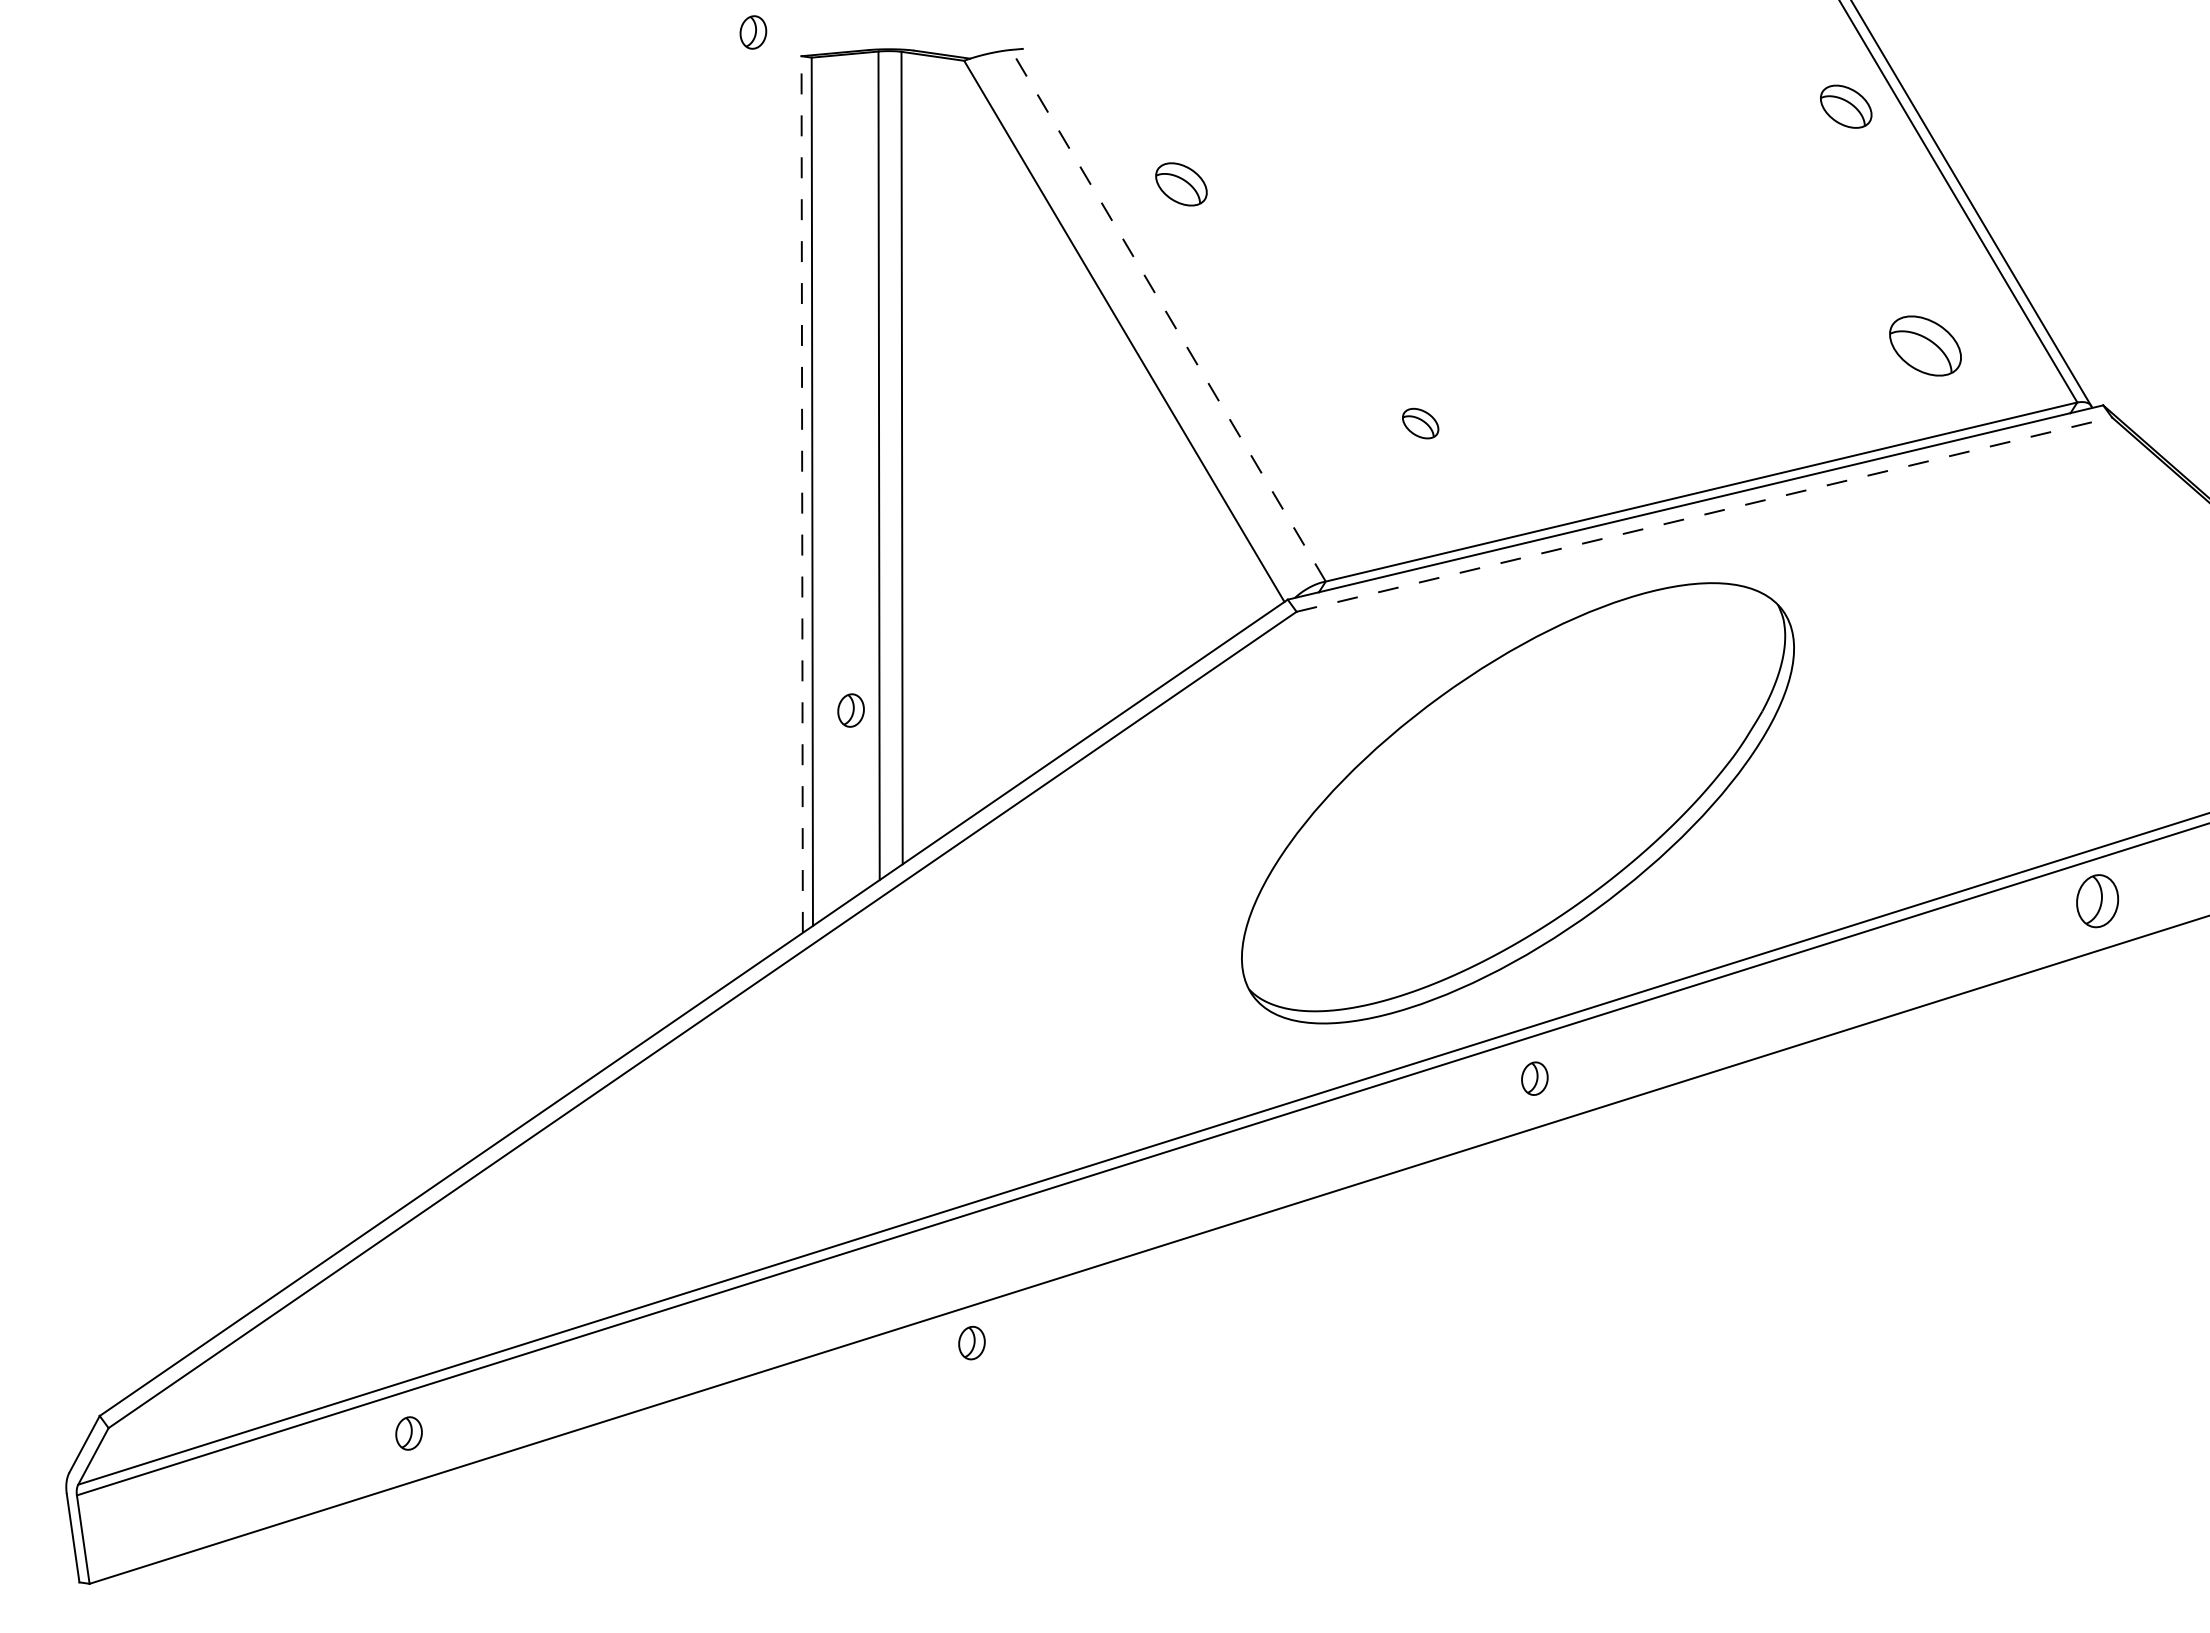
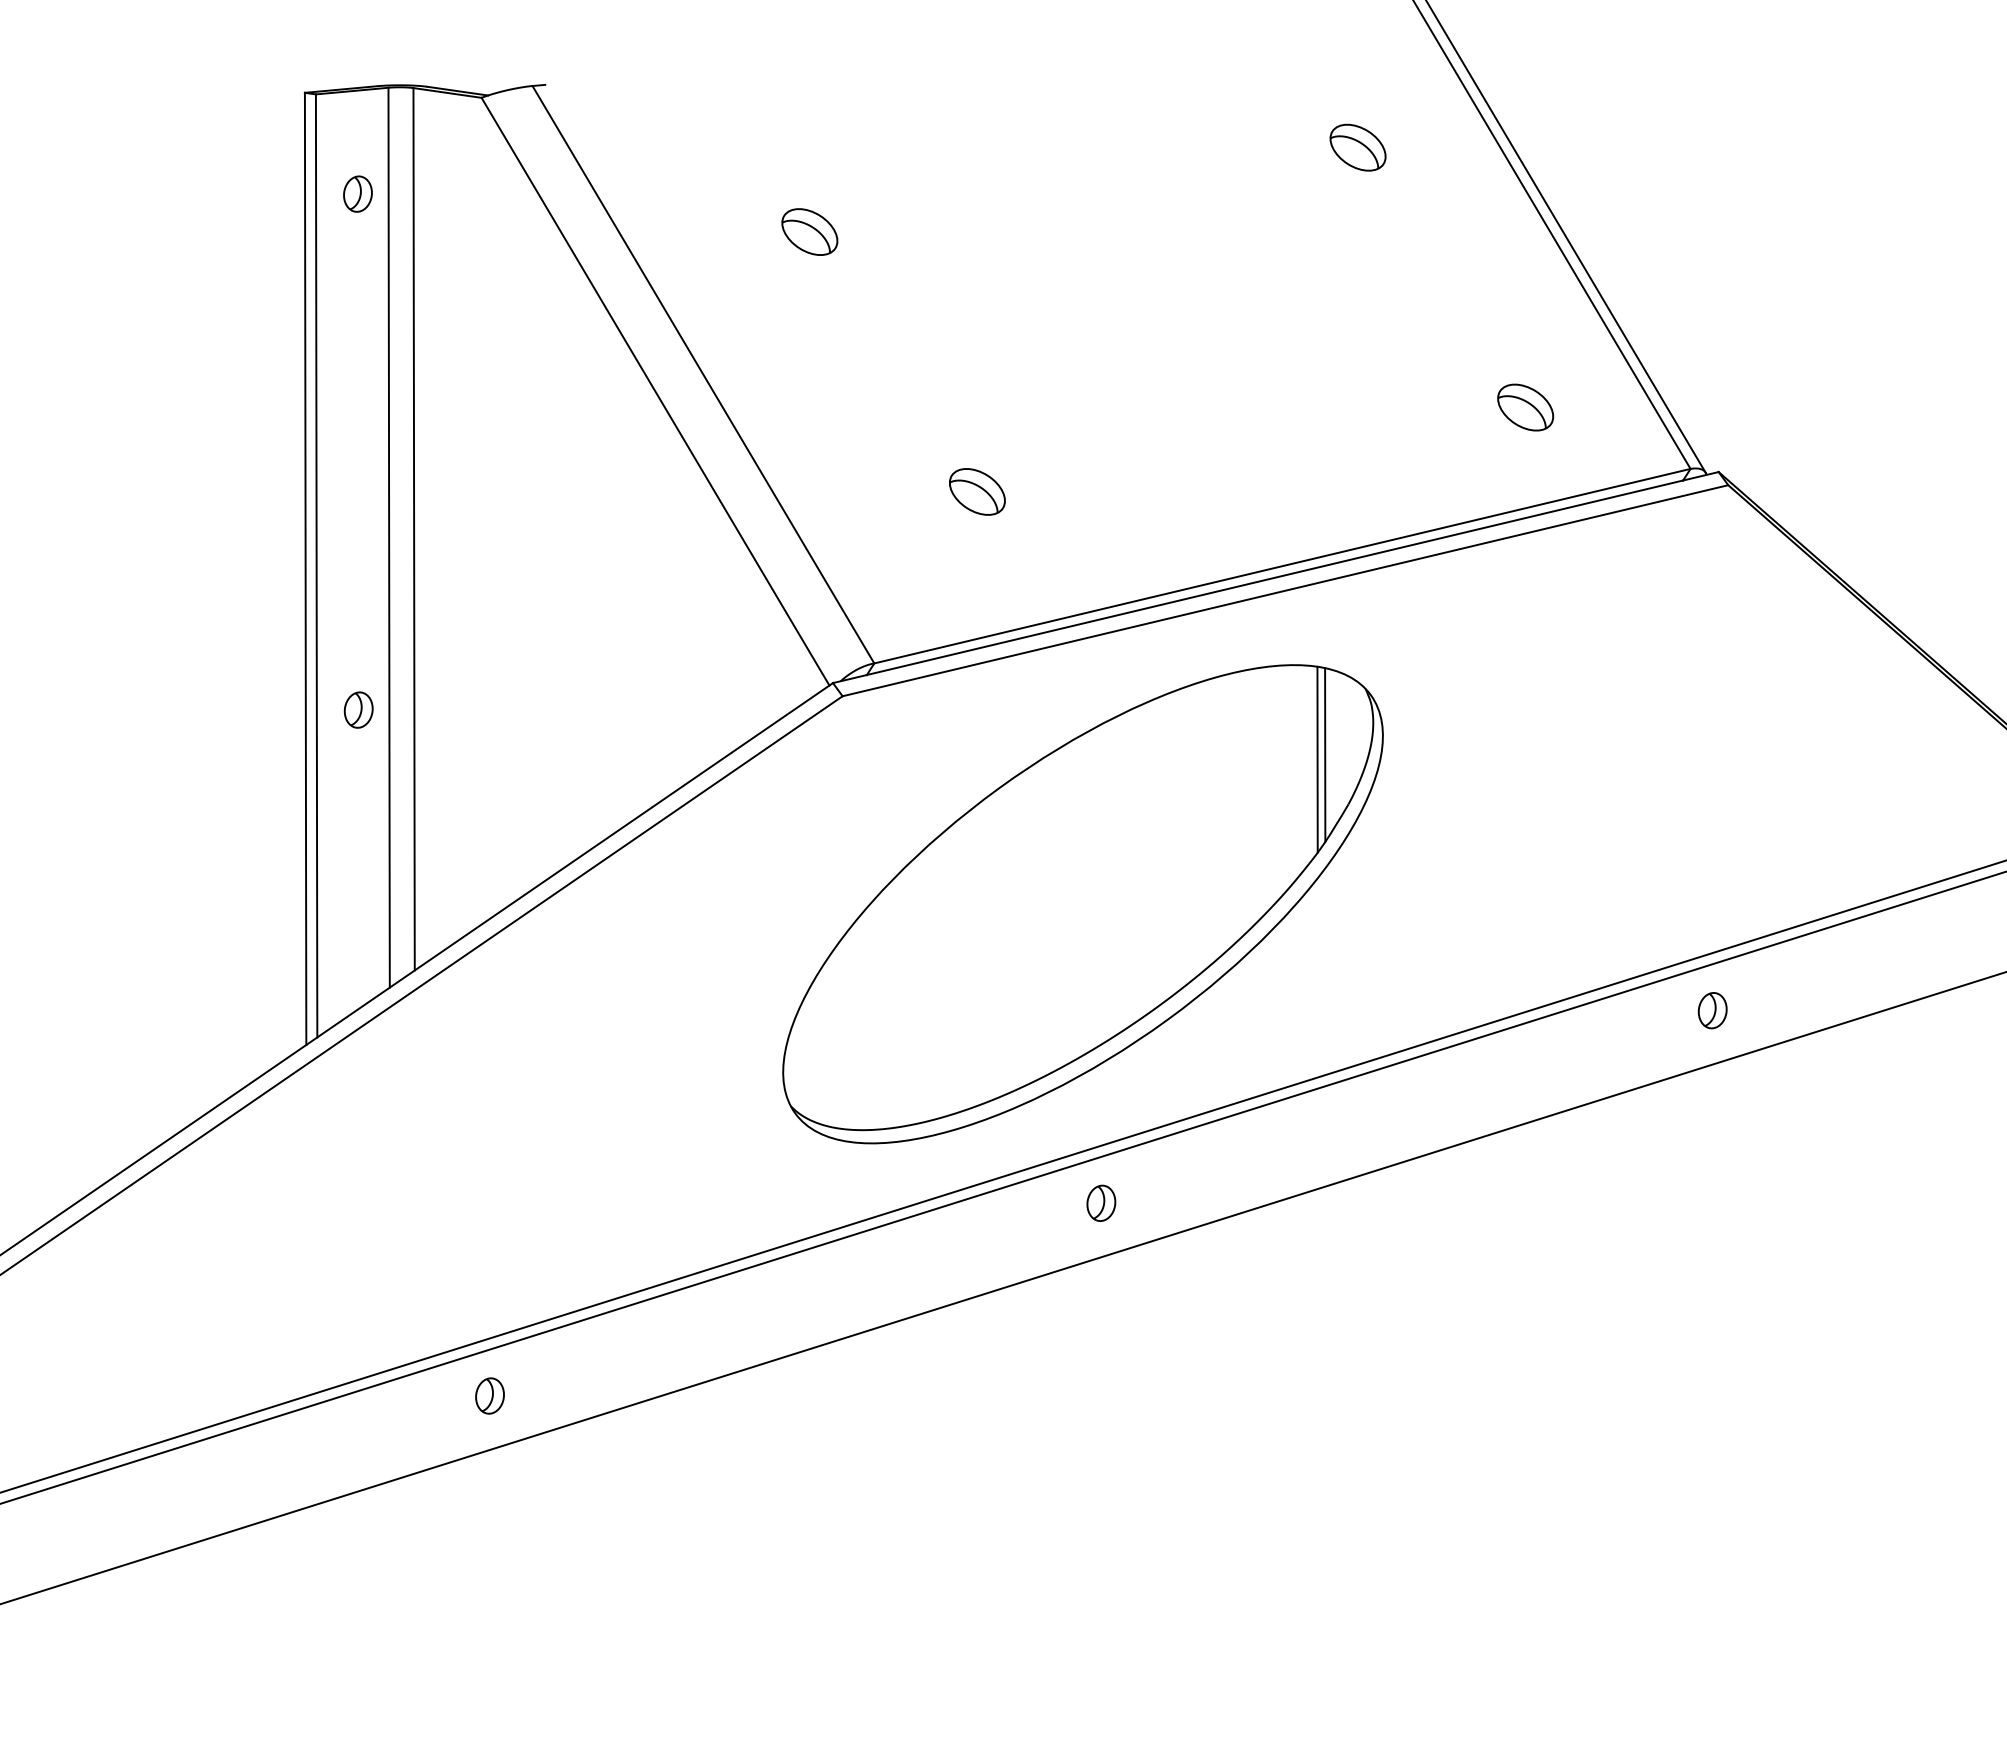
part: (753, 32) -> (358, 194), moved
part: (1846, 106) -> (1358, 147), moved
part: (1181, 184) -> (809, 232), moved
line: (1168, 315) -> (703, 374), dashed -> solid
part: (1925, 345) -> (1525, 407), size x0.71
part: (1420, 423) -> (977, 491), size x1.43
line: (802, 494) -> (305, 568), dashed -> solid
line: (1704, 514) -> (1285, 590), dashed -> solid
line: (1740, 665) -> (1324, 754), added
line: (1733, 669) -> (1317, 758), added
part: (850, 710) -> (358, 710), moved
part: (2097, 901) -> (1712, 1010), size x0.62
part: (971, 1342) -> (489, 1395), moved

